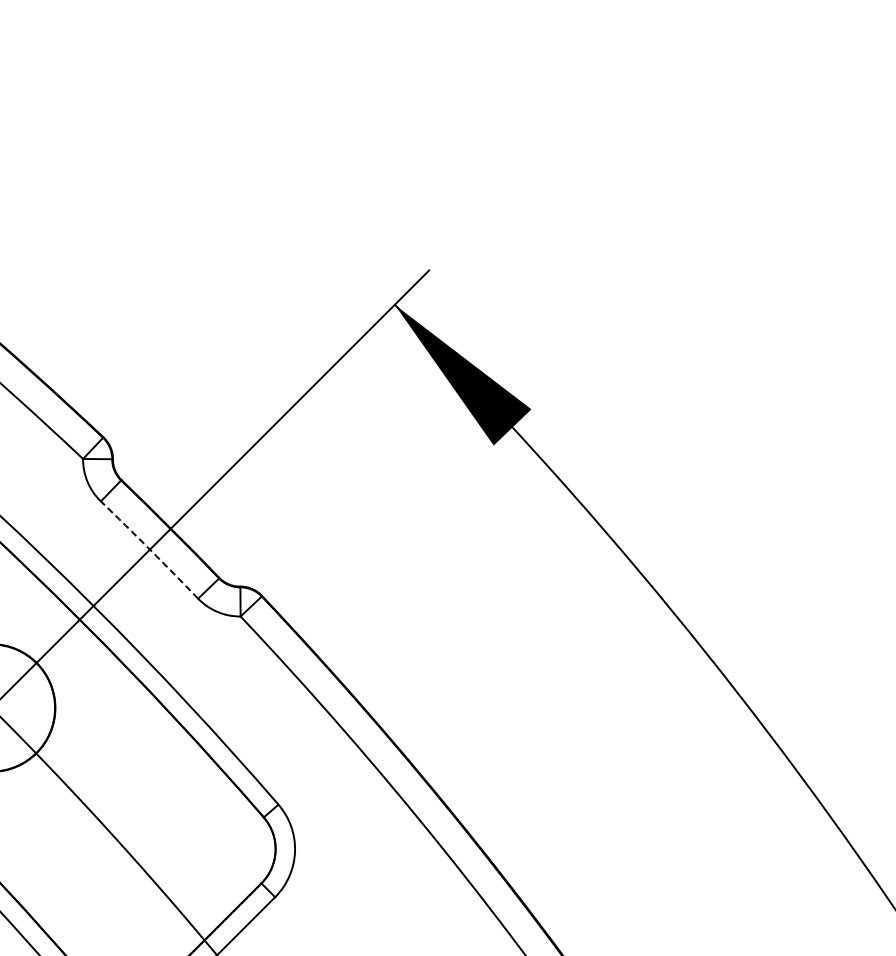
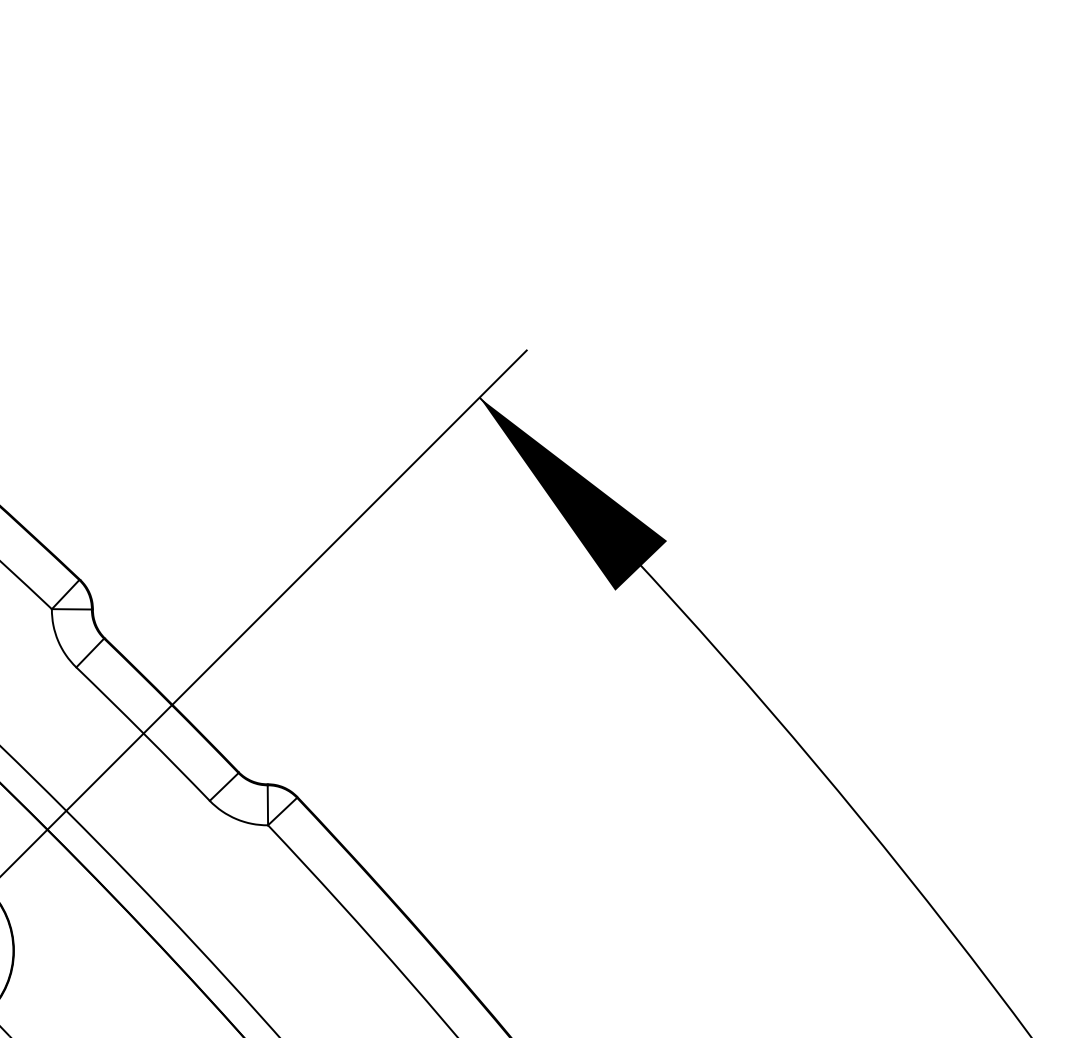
arc: (149, 549) -> (143, 733), dashed -> solid

